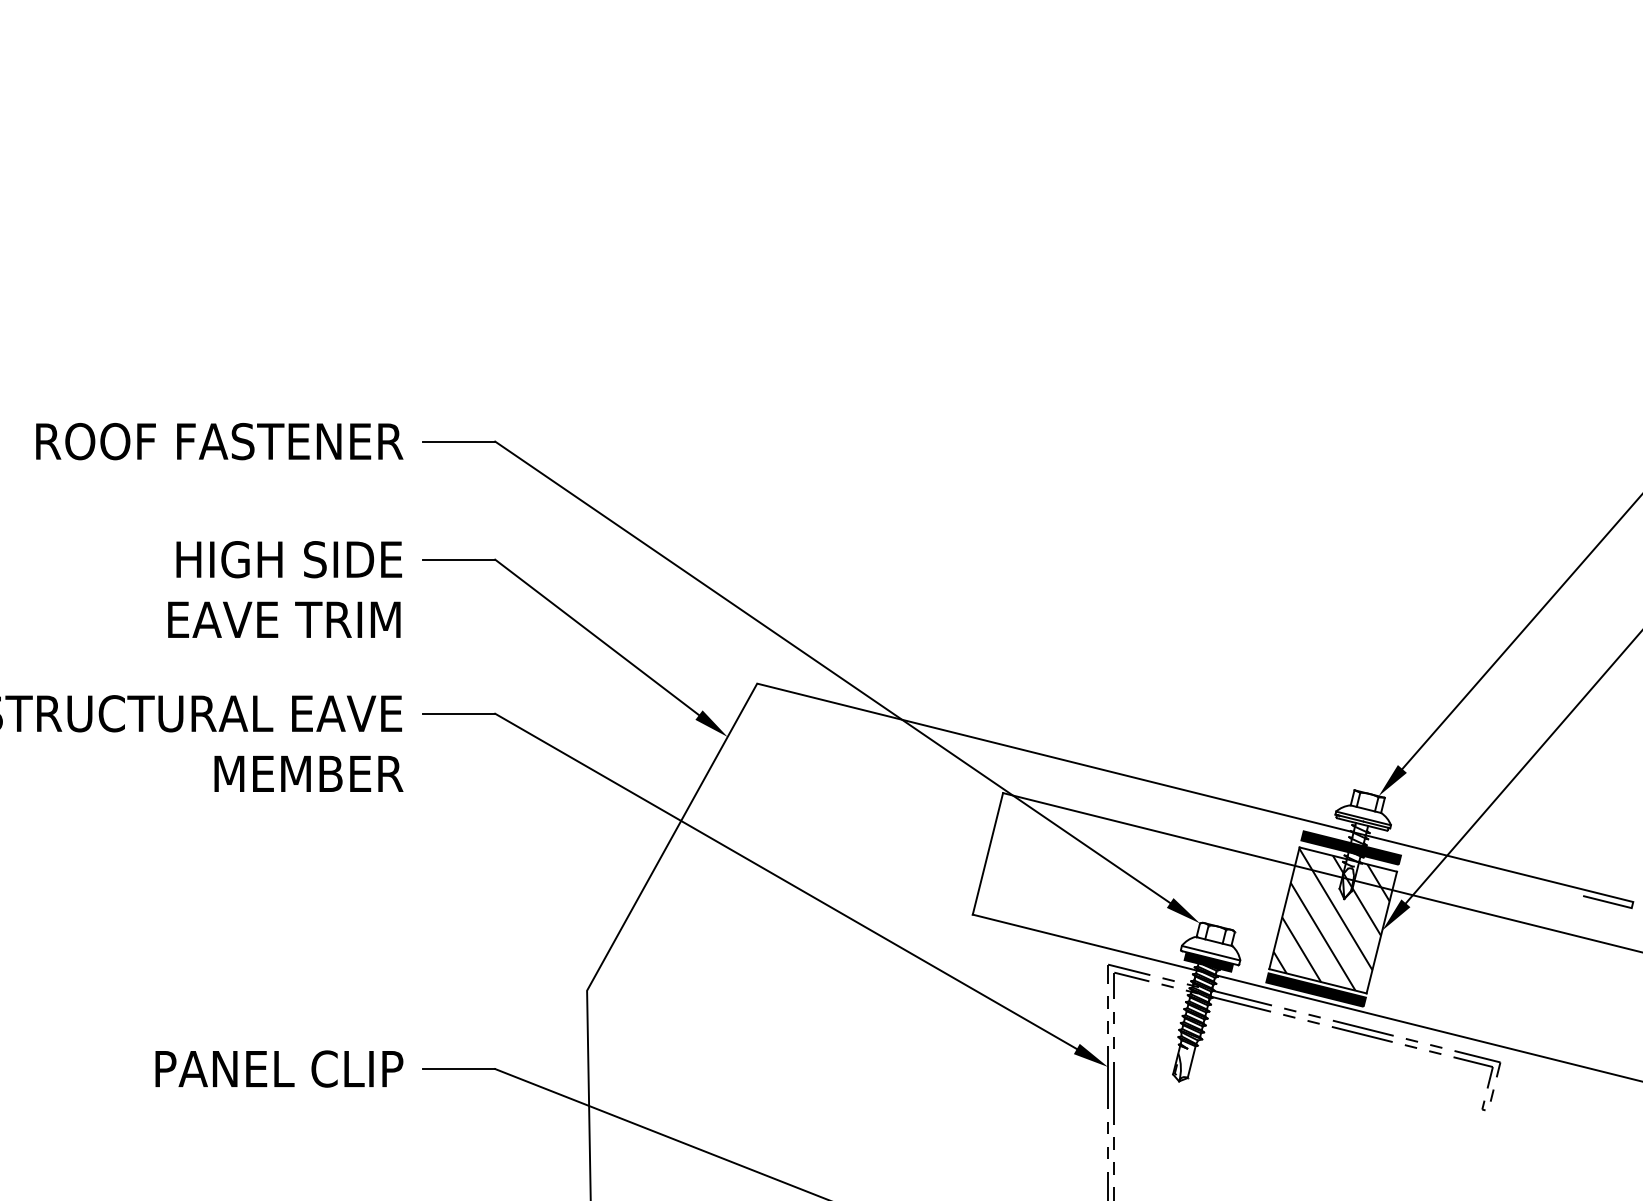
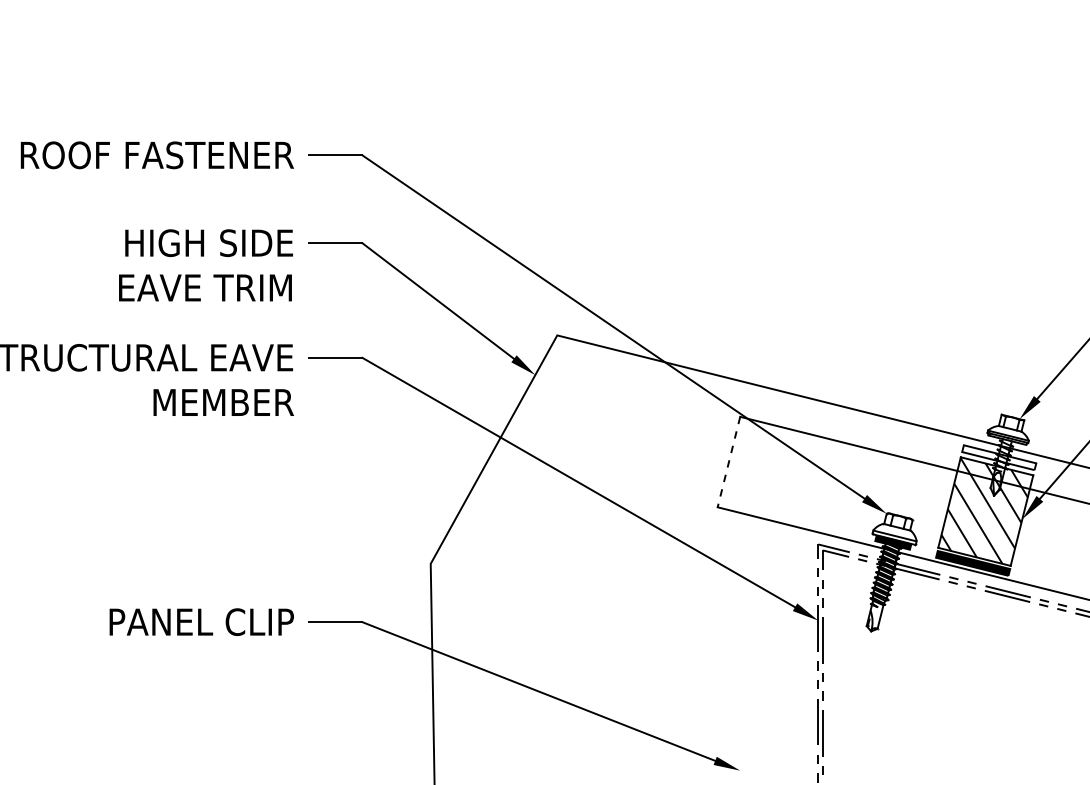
fill: (1351, 847) -> (999, 457), removed
line: (987, 853) -> (728, 461), solid -> dashed

